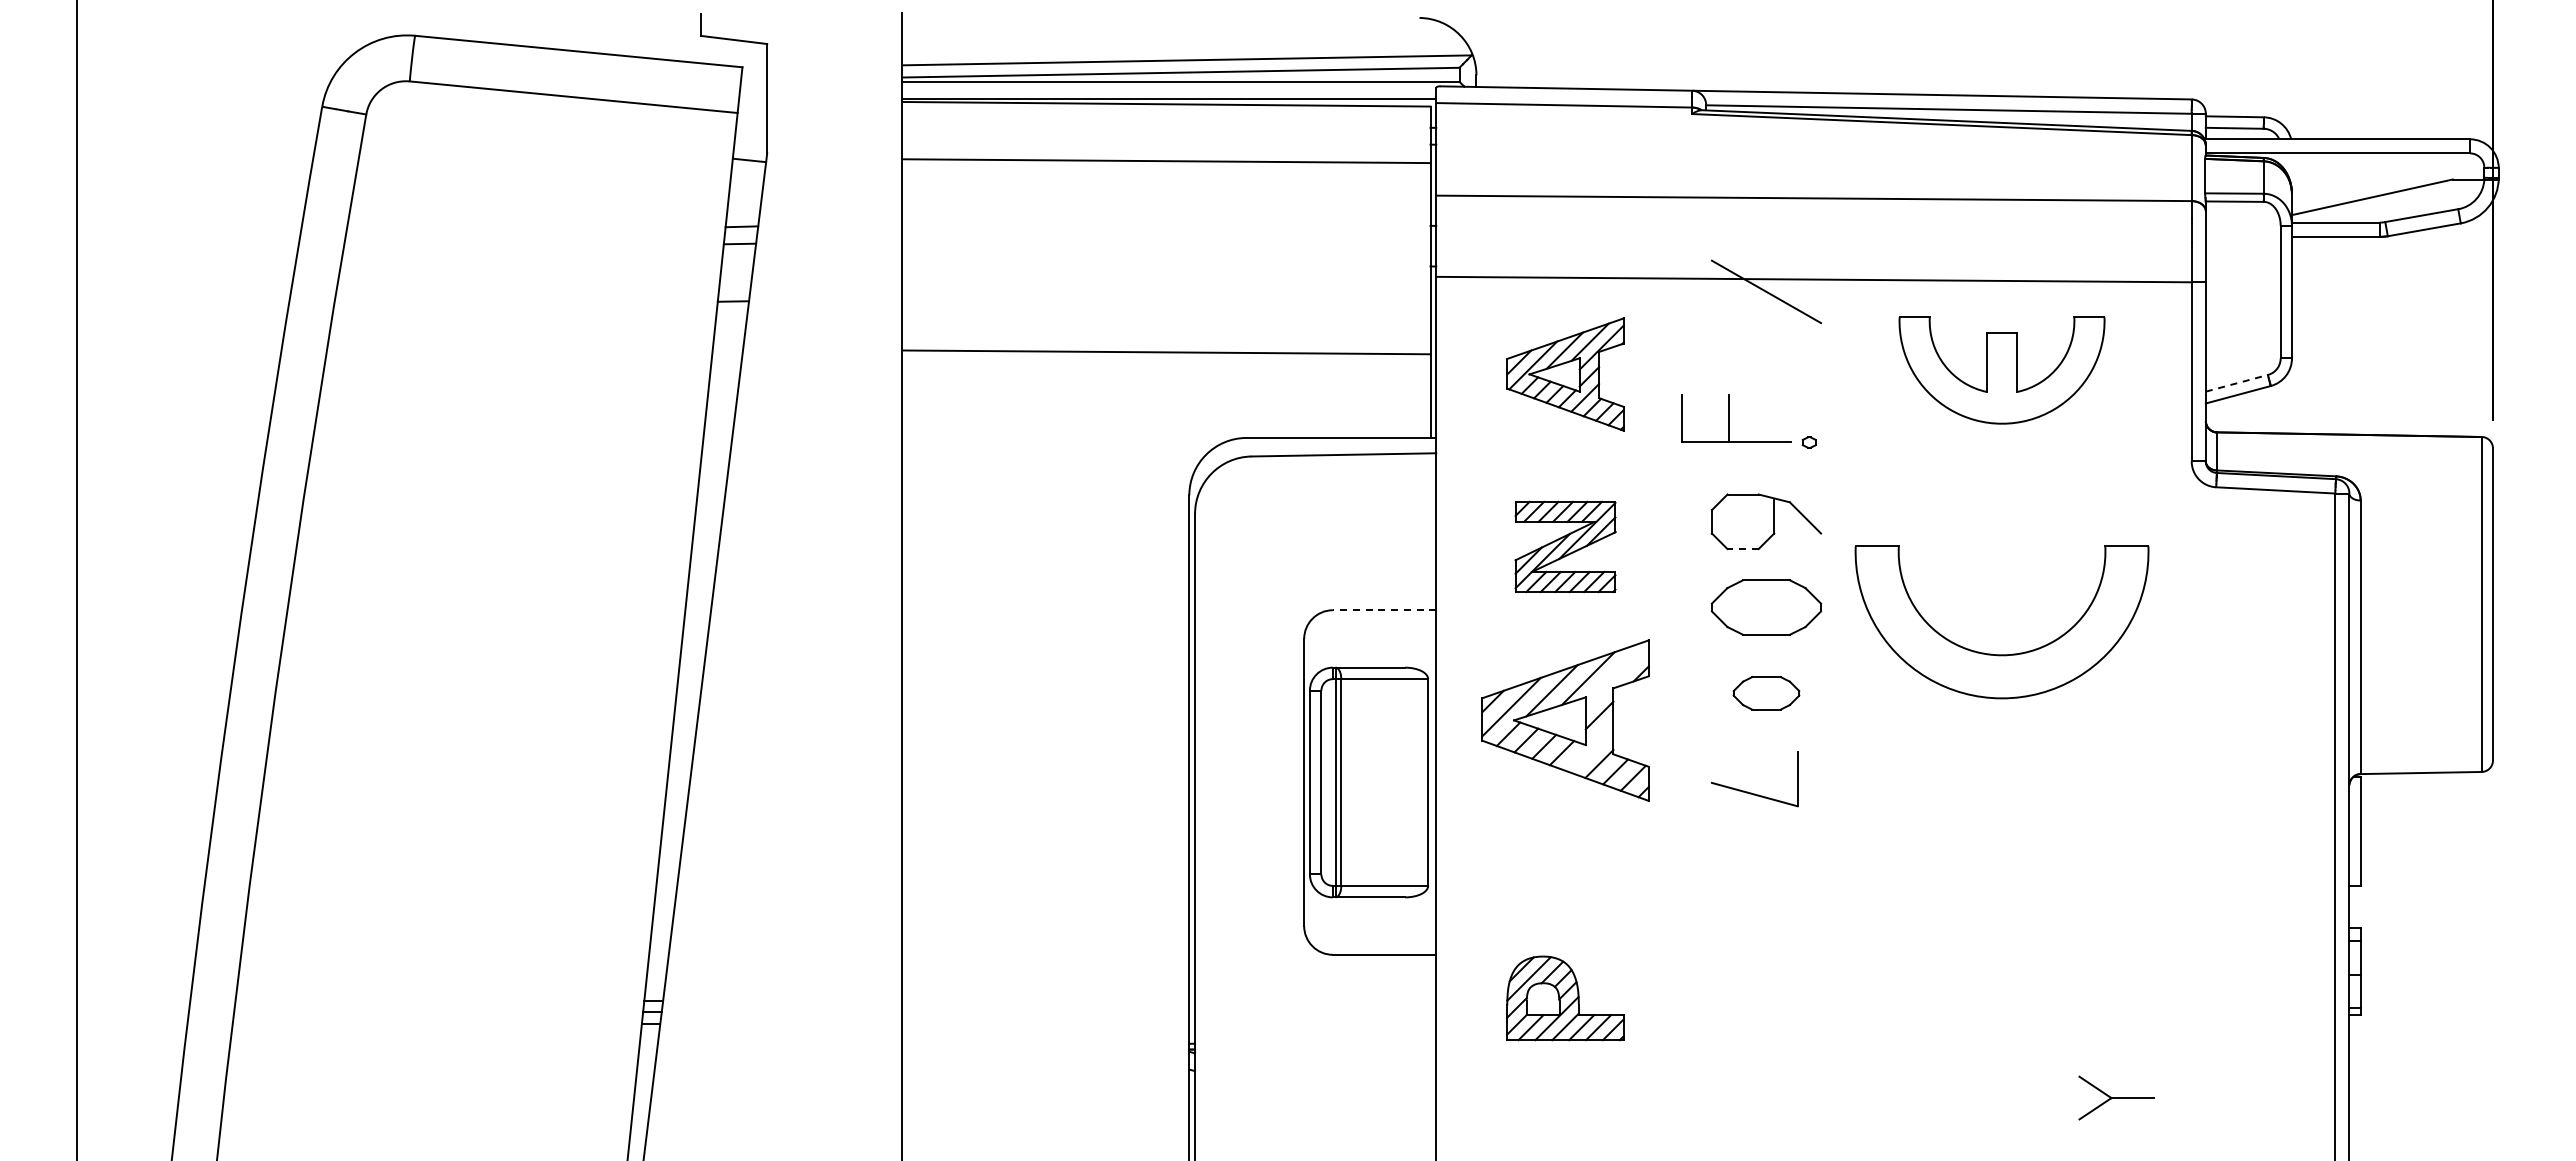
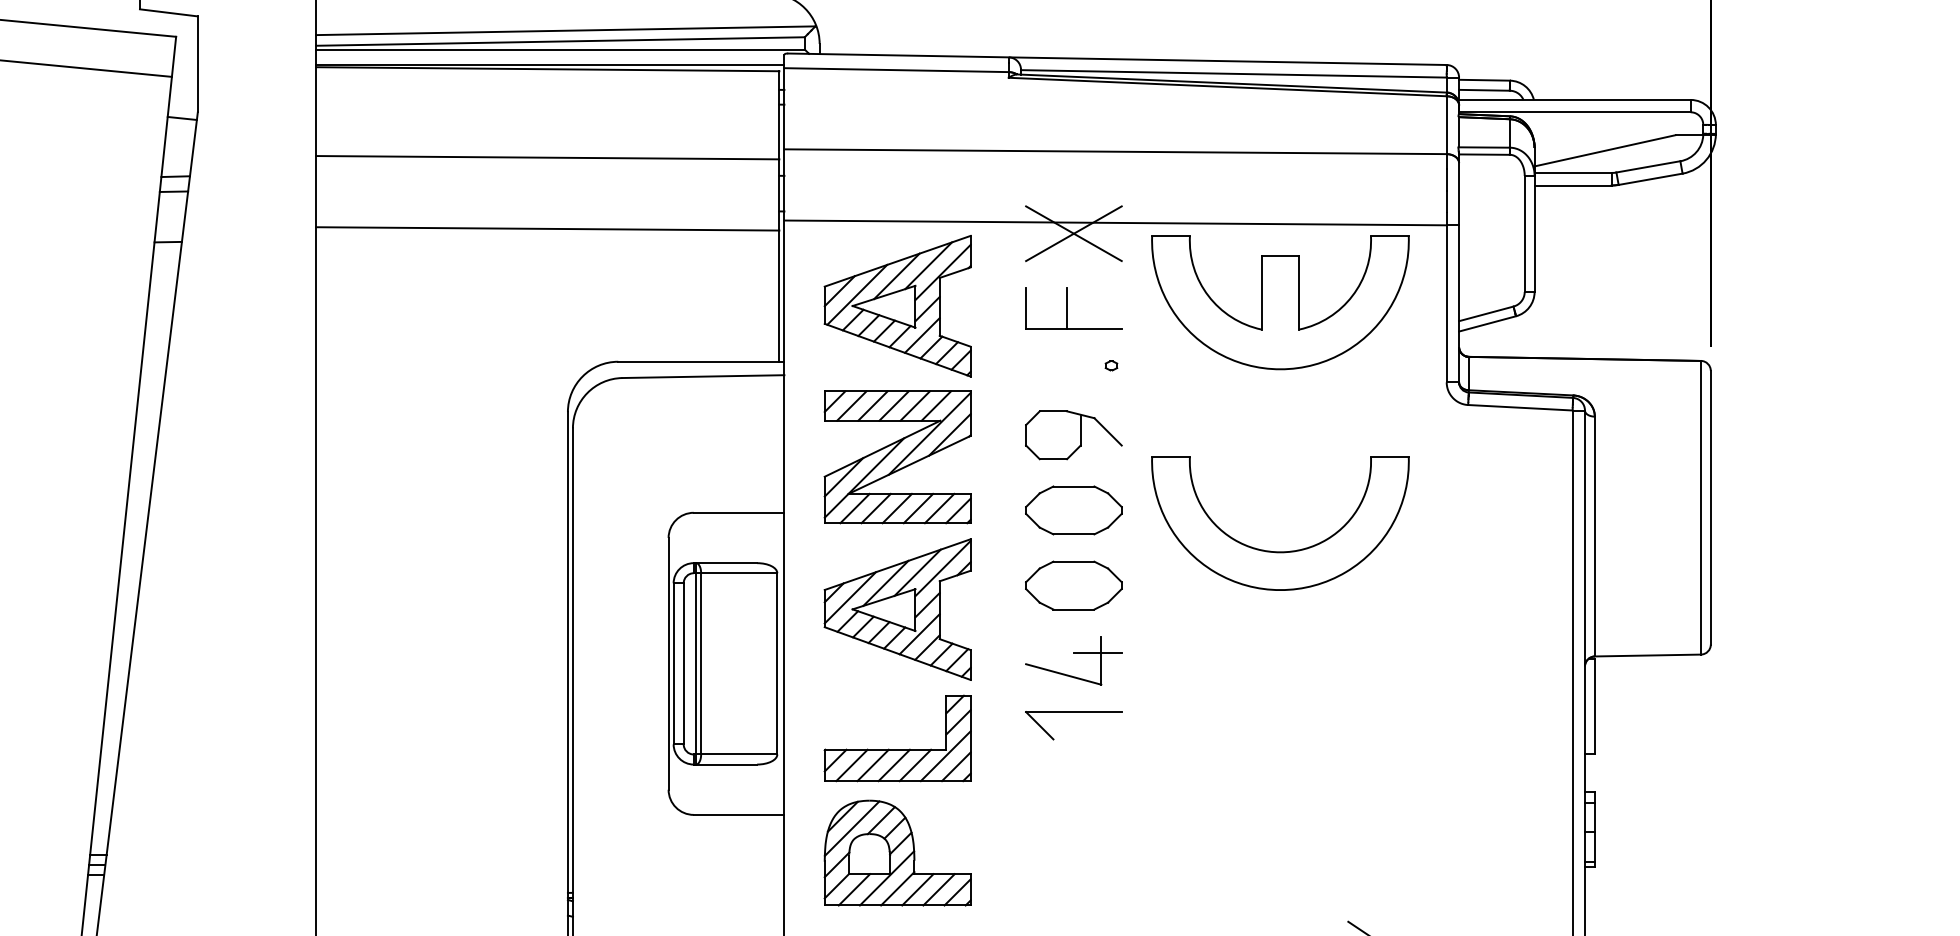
line: (1166, 161) -> (547, 157), moved
line: (1766, 291) -> (1073, 233), added
line: (1166, 352) -> (547, 228), moved
part: (2001, 370) -> (1279, 302), size x1.43
part: (1565, 374) -> (897, 306), size x1.43
line: (2237, 383) -> (1486, 314), dashed -> solid
part: (1729, 418) -> (1067, 308), moved
part: (1565, 546) -> (897, 456), size x1.67
line: (1743, 549) -> (1053, 459), dashed -> solid
line: (1384, 610) -> (739, 513), dashed -> solid
line: (1616, 673) -> (942, 568), added
part: (1766, 693) -> (1073, 585), size x1.67
line: (1590, 748) -> (919, 634), added
line: (1793, 769) -> (1097, 652), added
part: (1765, 837) -> (1073, 712), added
part: (1565, 880) -> (897, 749), added
part: (1565, 998) -> (897, 853), size x1.43

